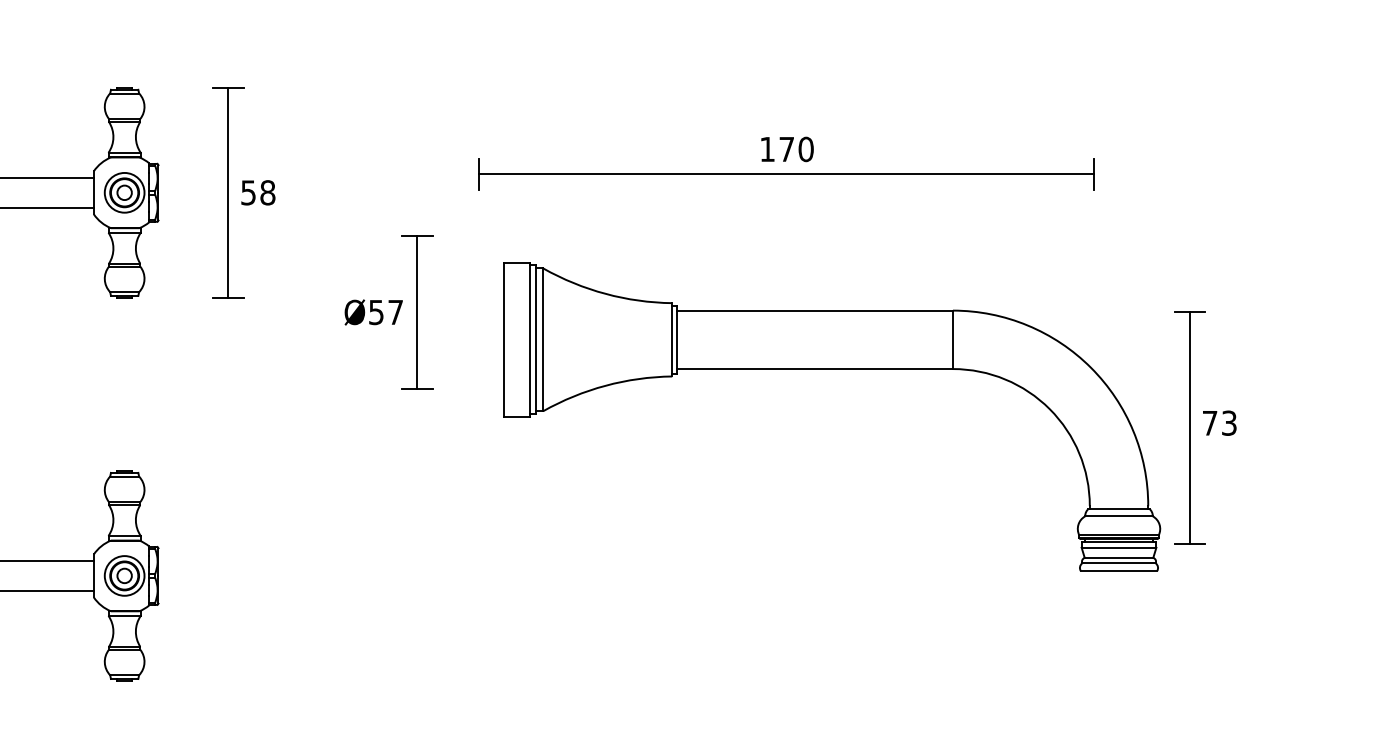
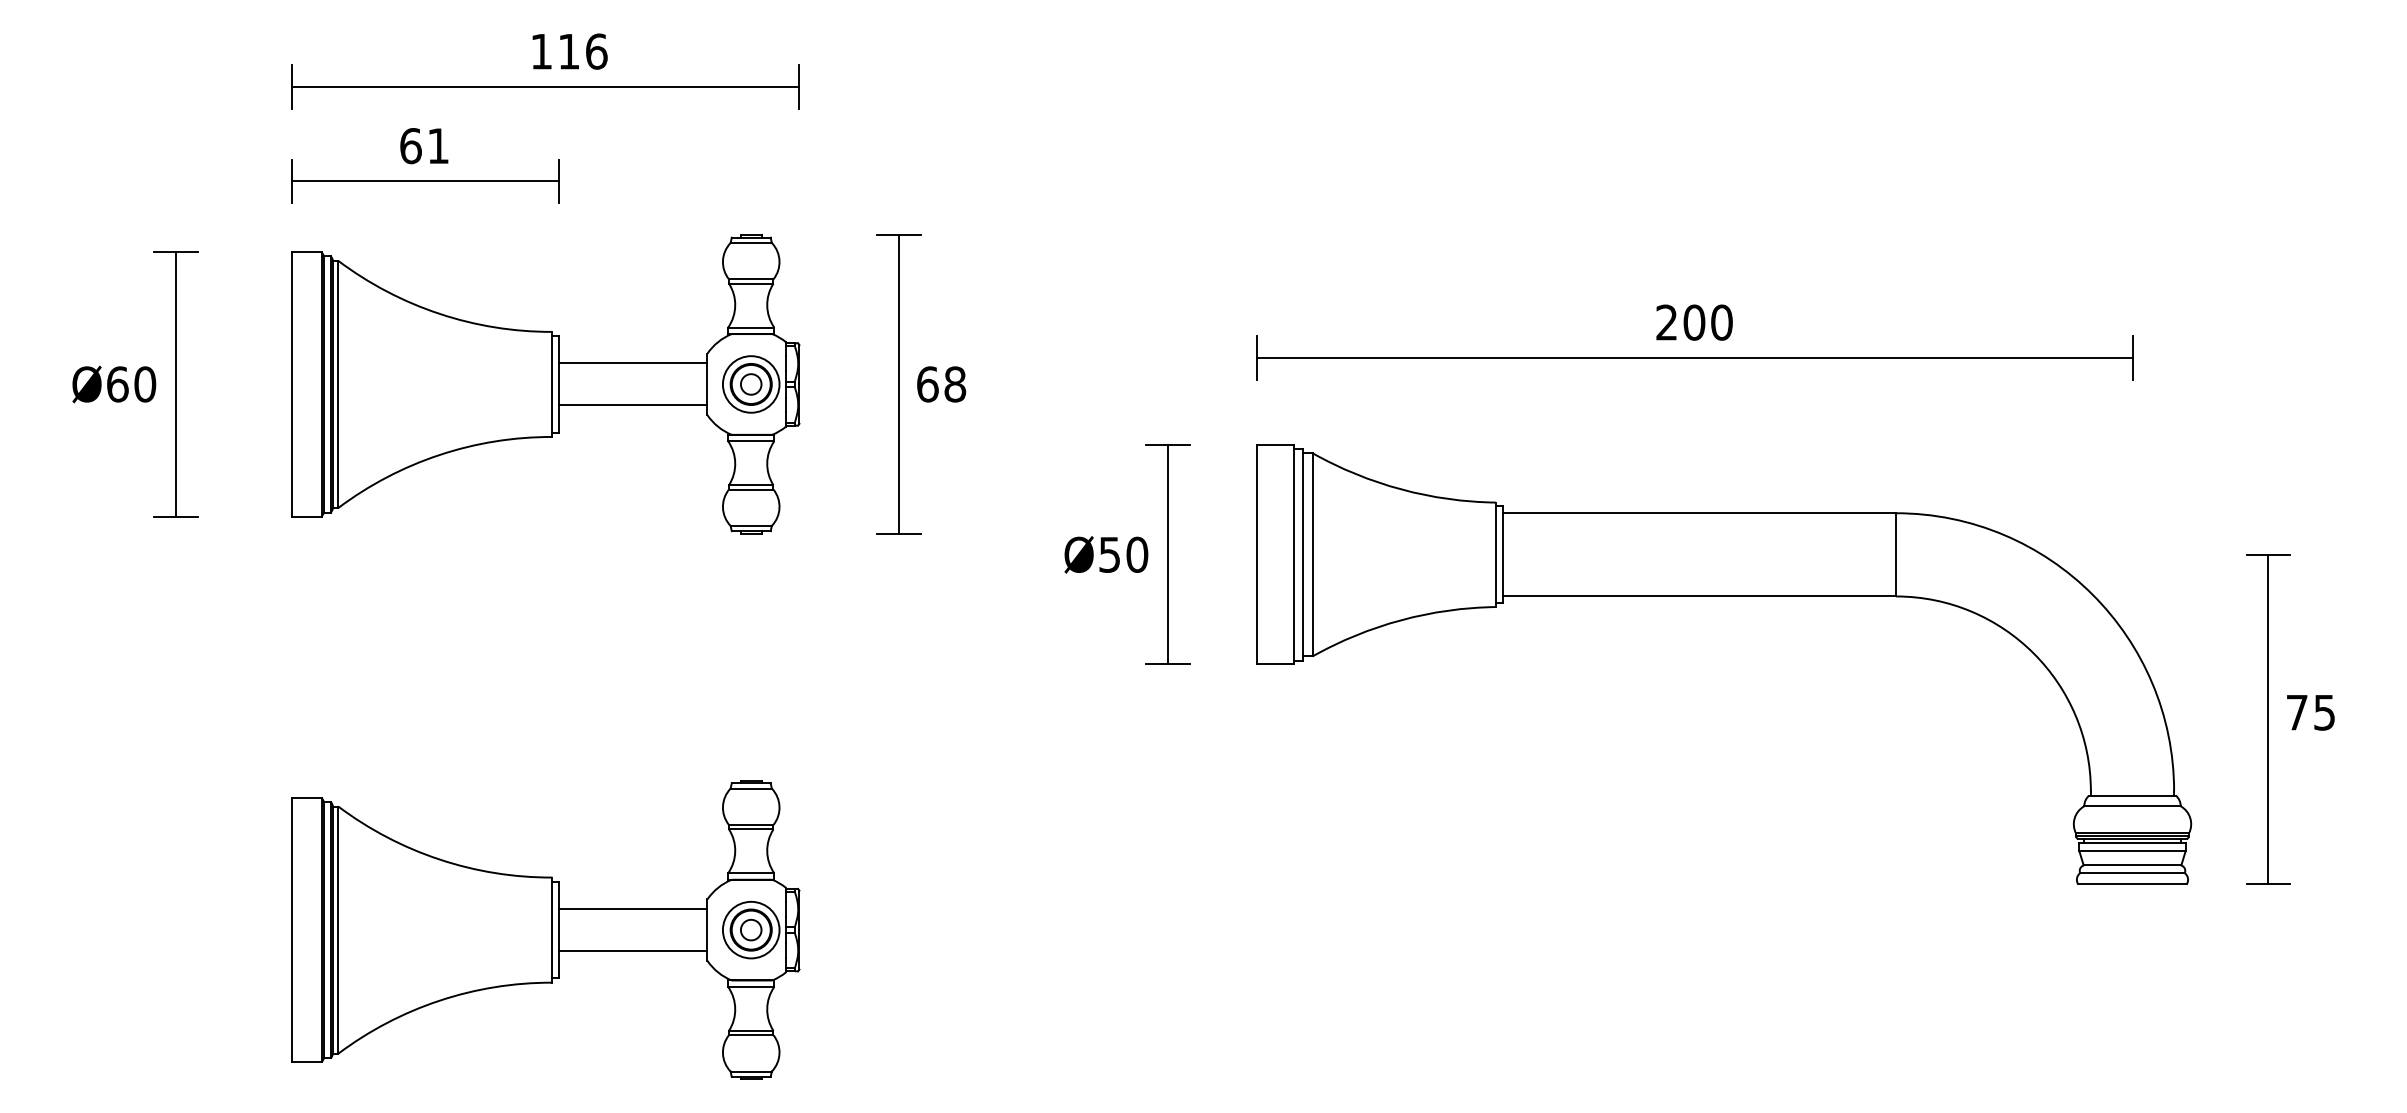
text: (777, 149) -> (1680, 322), 170 -> 200
text: (248, 192) -> (927, 384), 58 -> 68
text: (395, 312) -> (1137, 554), Ø57 -> Ø50
part: (832, 369) -> (1724, 596), moved
text: (1229, 423) -> (2324, 712), 73 -> 75

